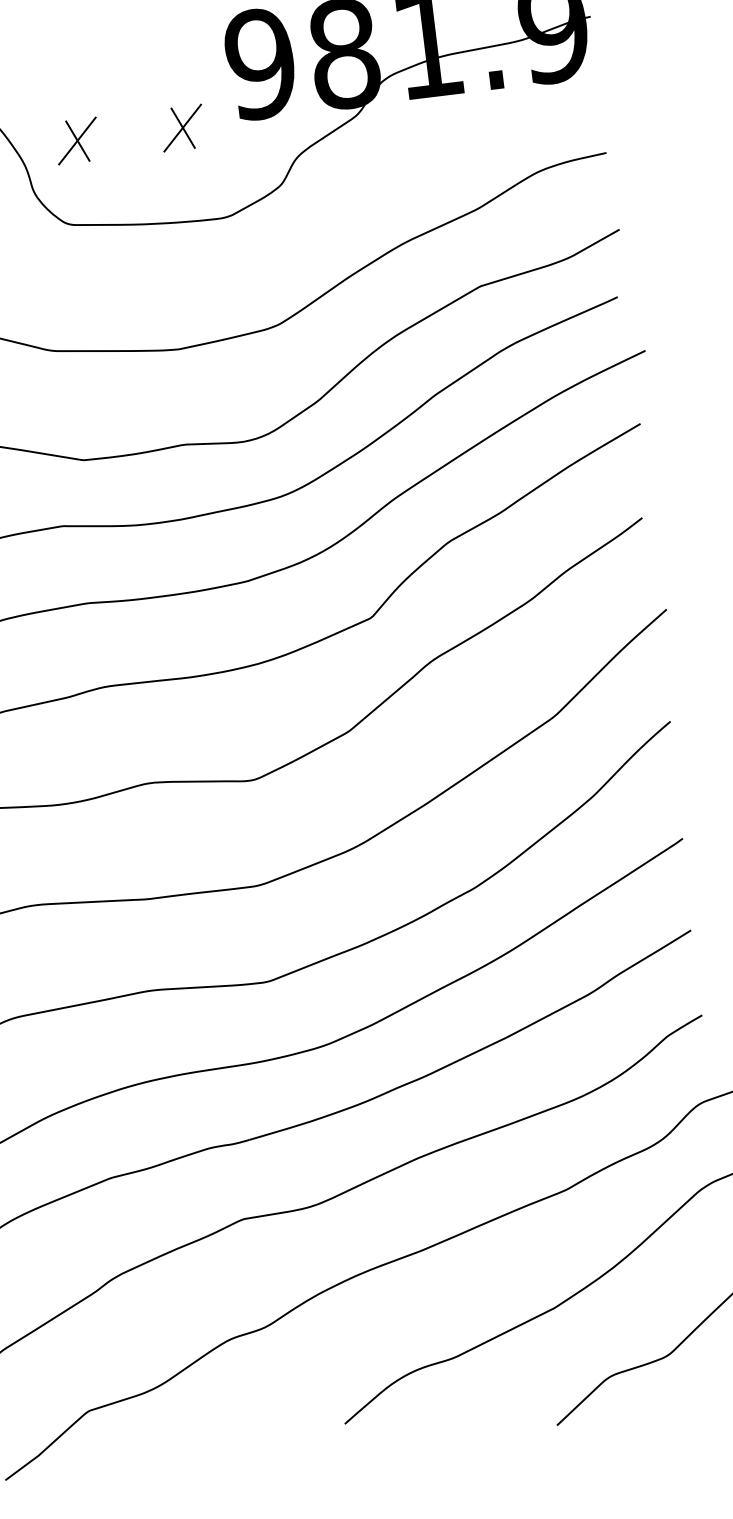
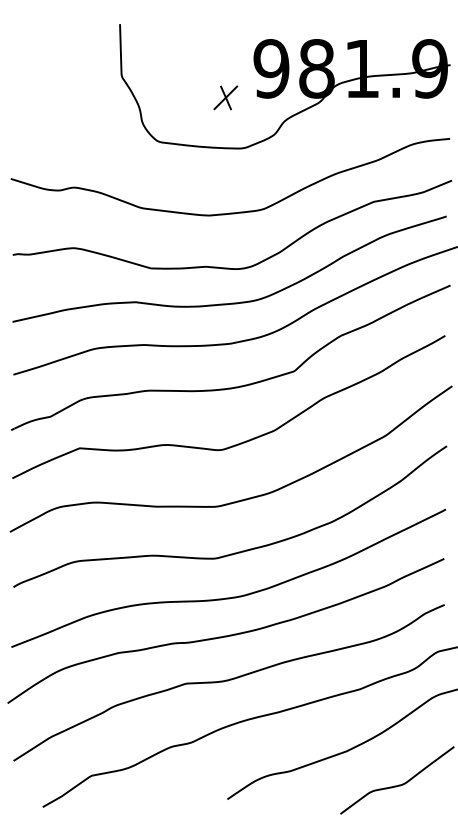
part: (76, 140) -> (168, 97), removed

